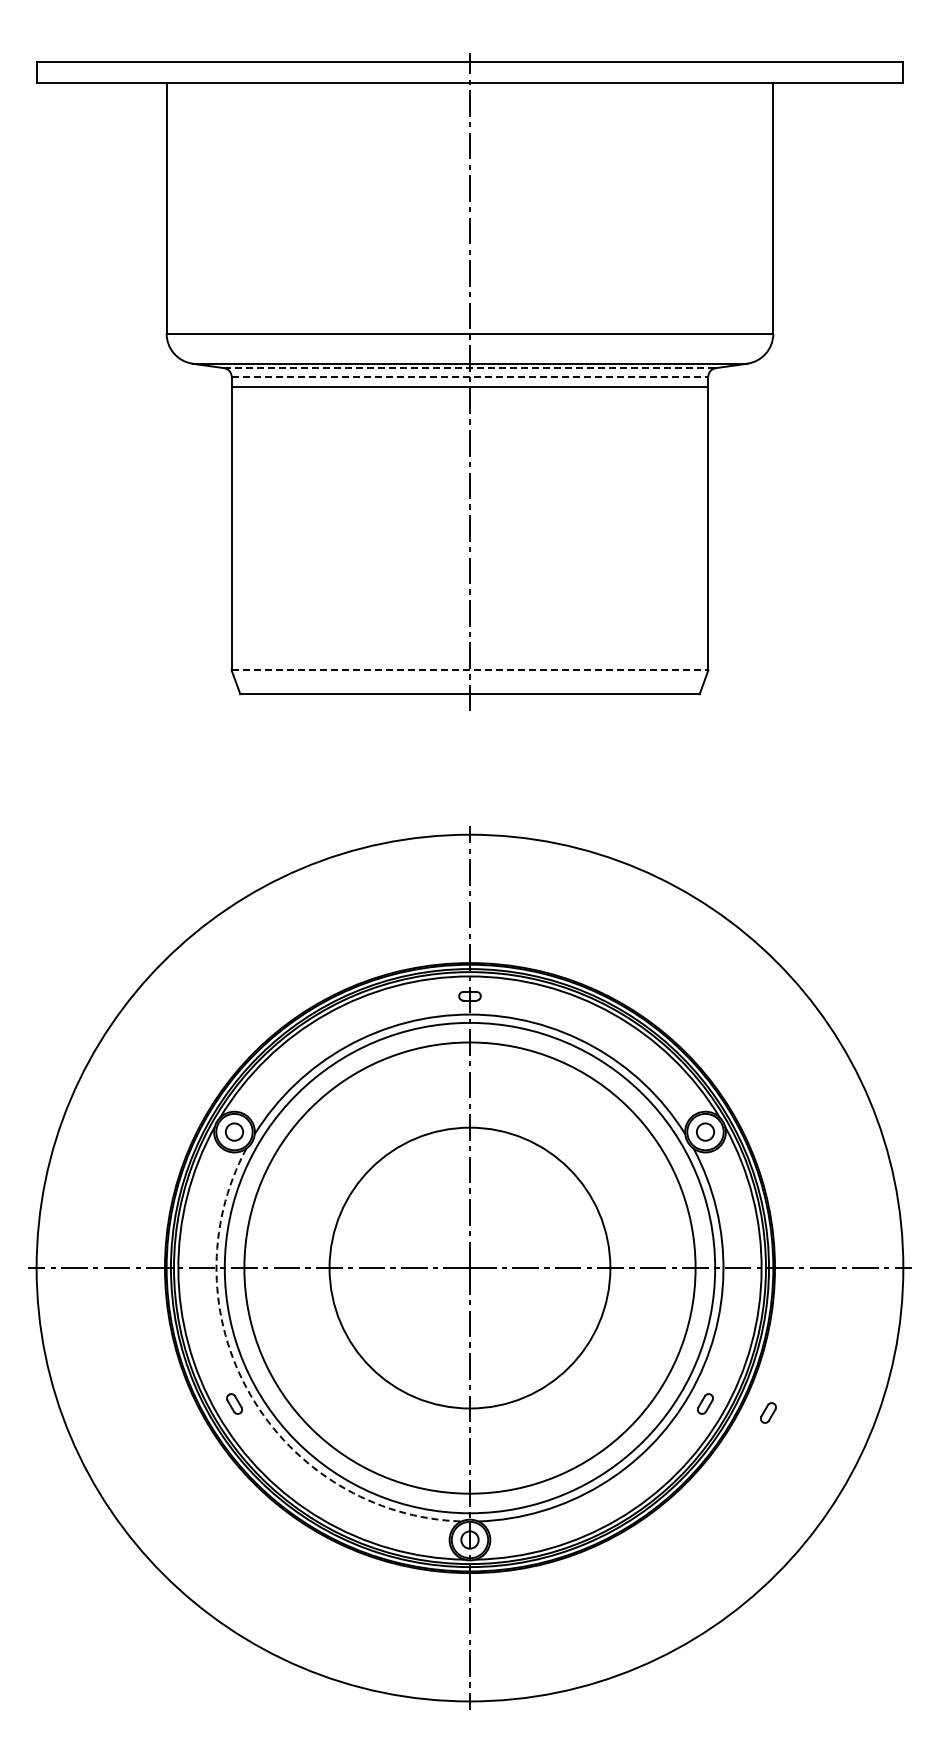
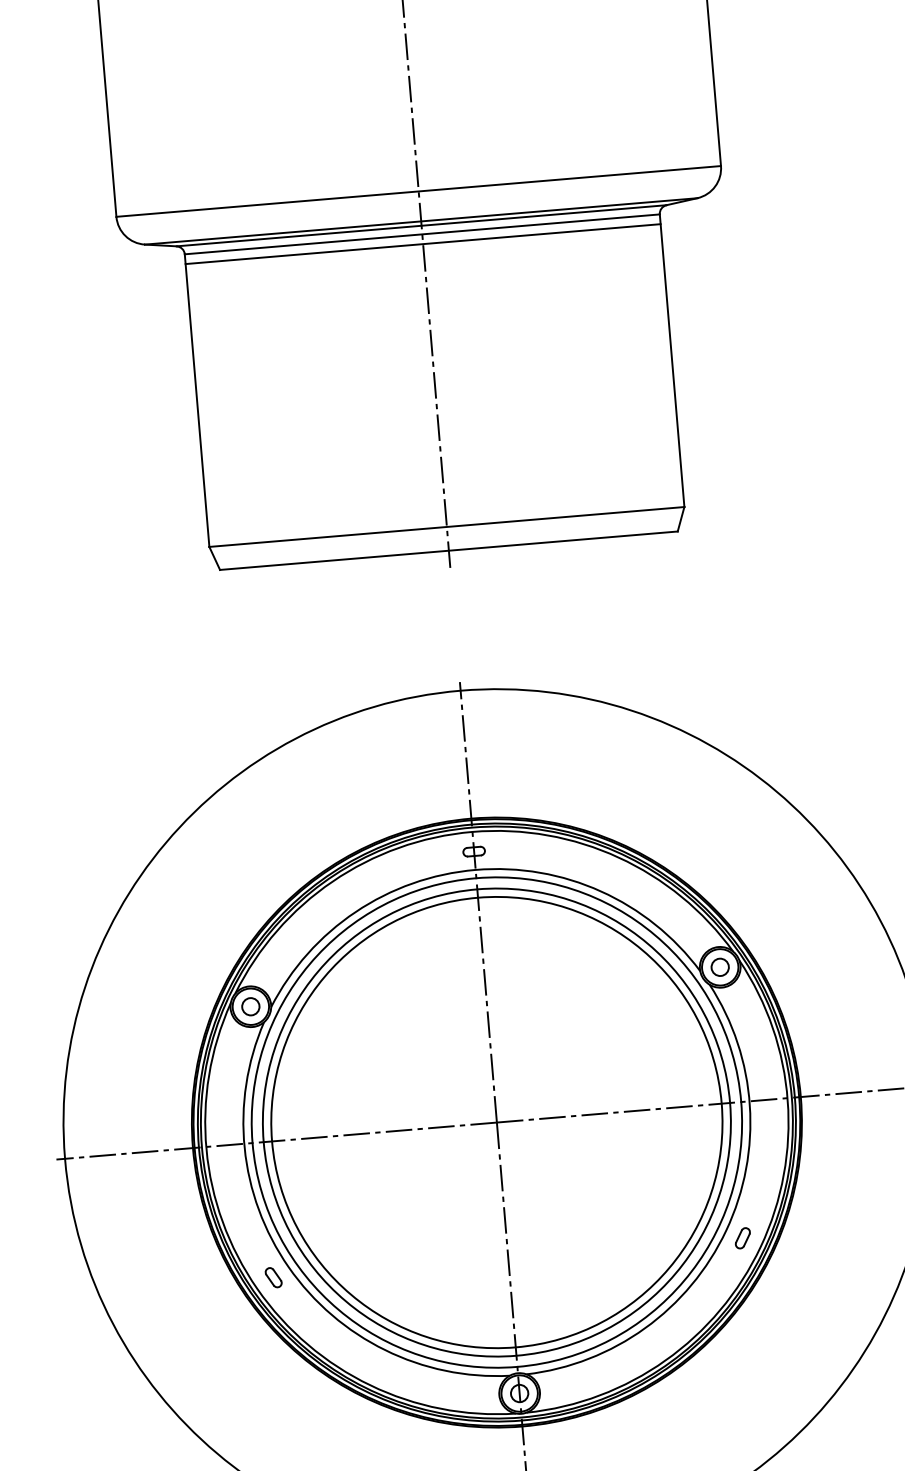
line: (470, 368) -> (422, 226), dashed -> solid
line: (470, 376) -> (422, 234), dashed -> solid
line: (470, 670) -> (447, 527), dashed -> solid
circle: (469, 1268) -> (496, 1123), size x1.67
arc: (250, 1394) -> (288, 1266), dashed -> solid
part: (768, 1412) -> (806, 1241), removed

